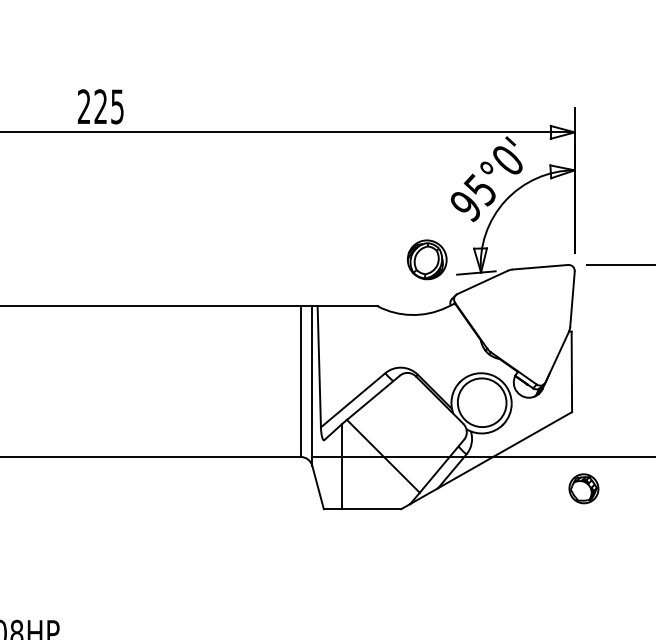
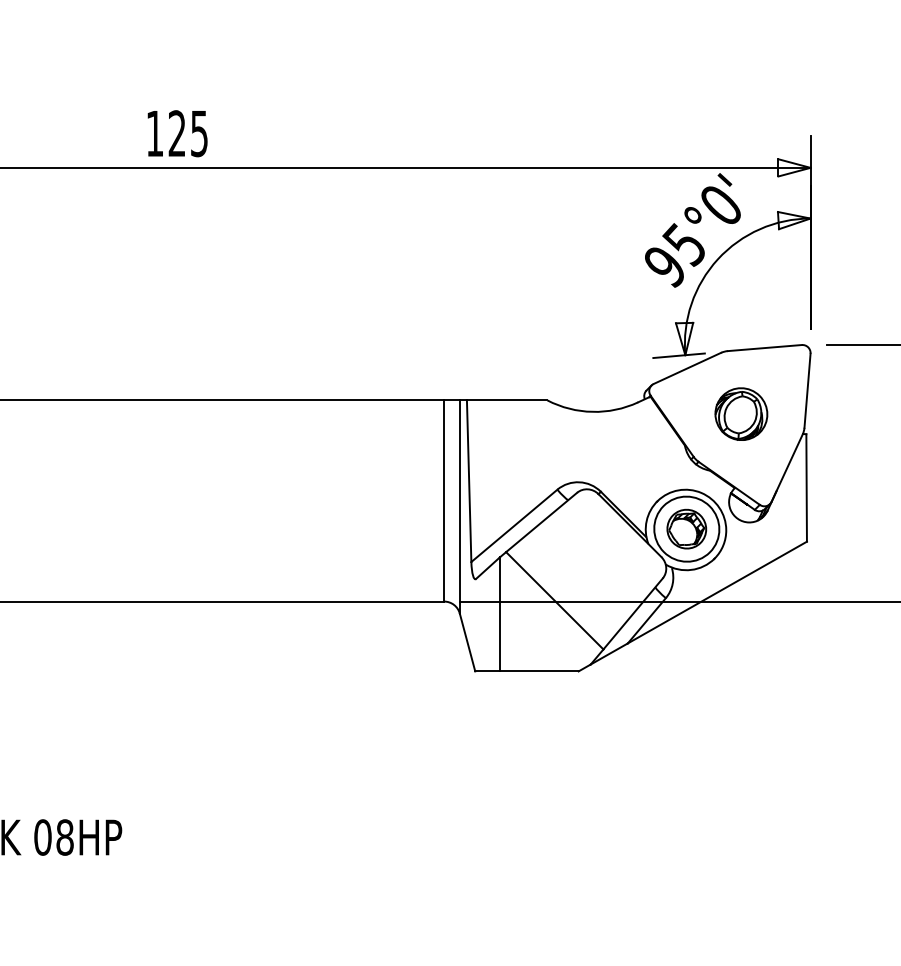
text: (83, 106) -> (154, 133), 225 -> 125
part: (427, 259) -> (741, 413), moved
part: (583, 488) -> (686, 528), moved

